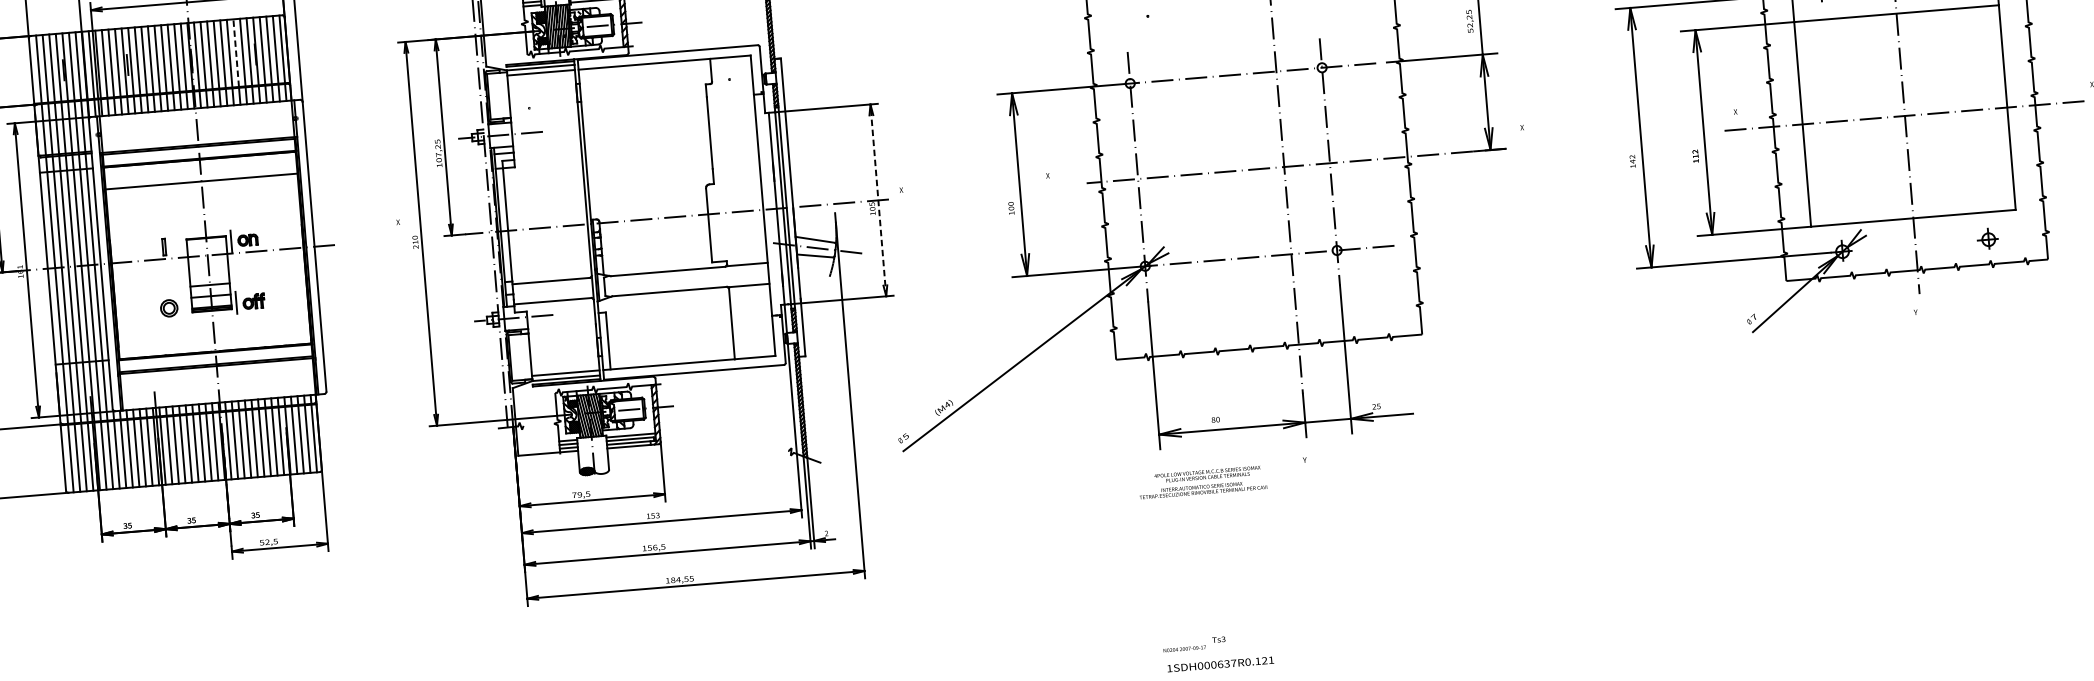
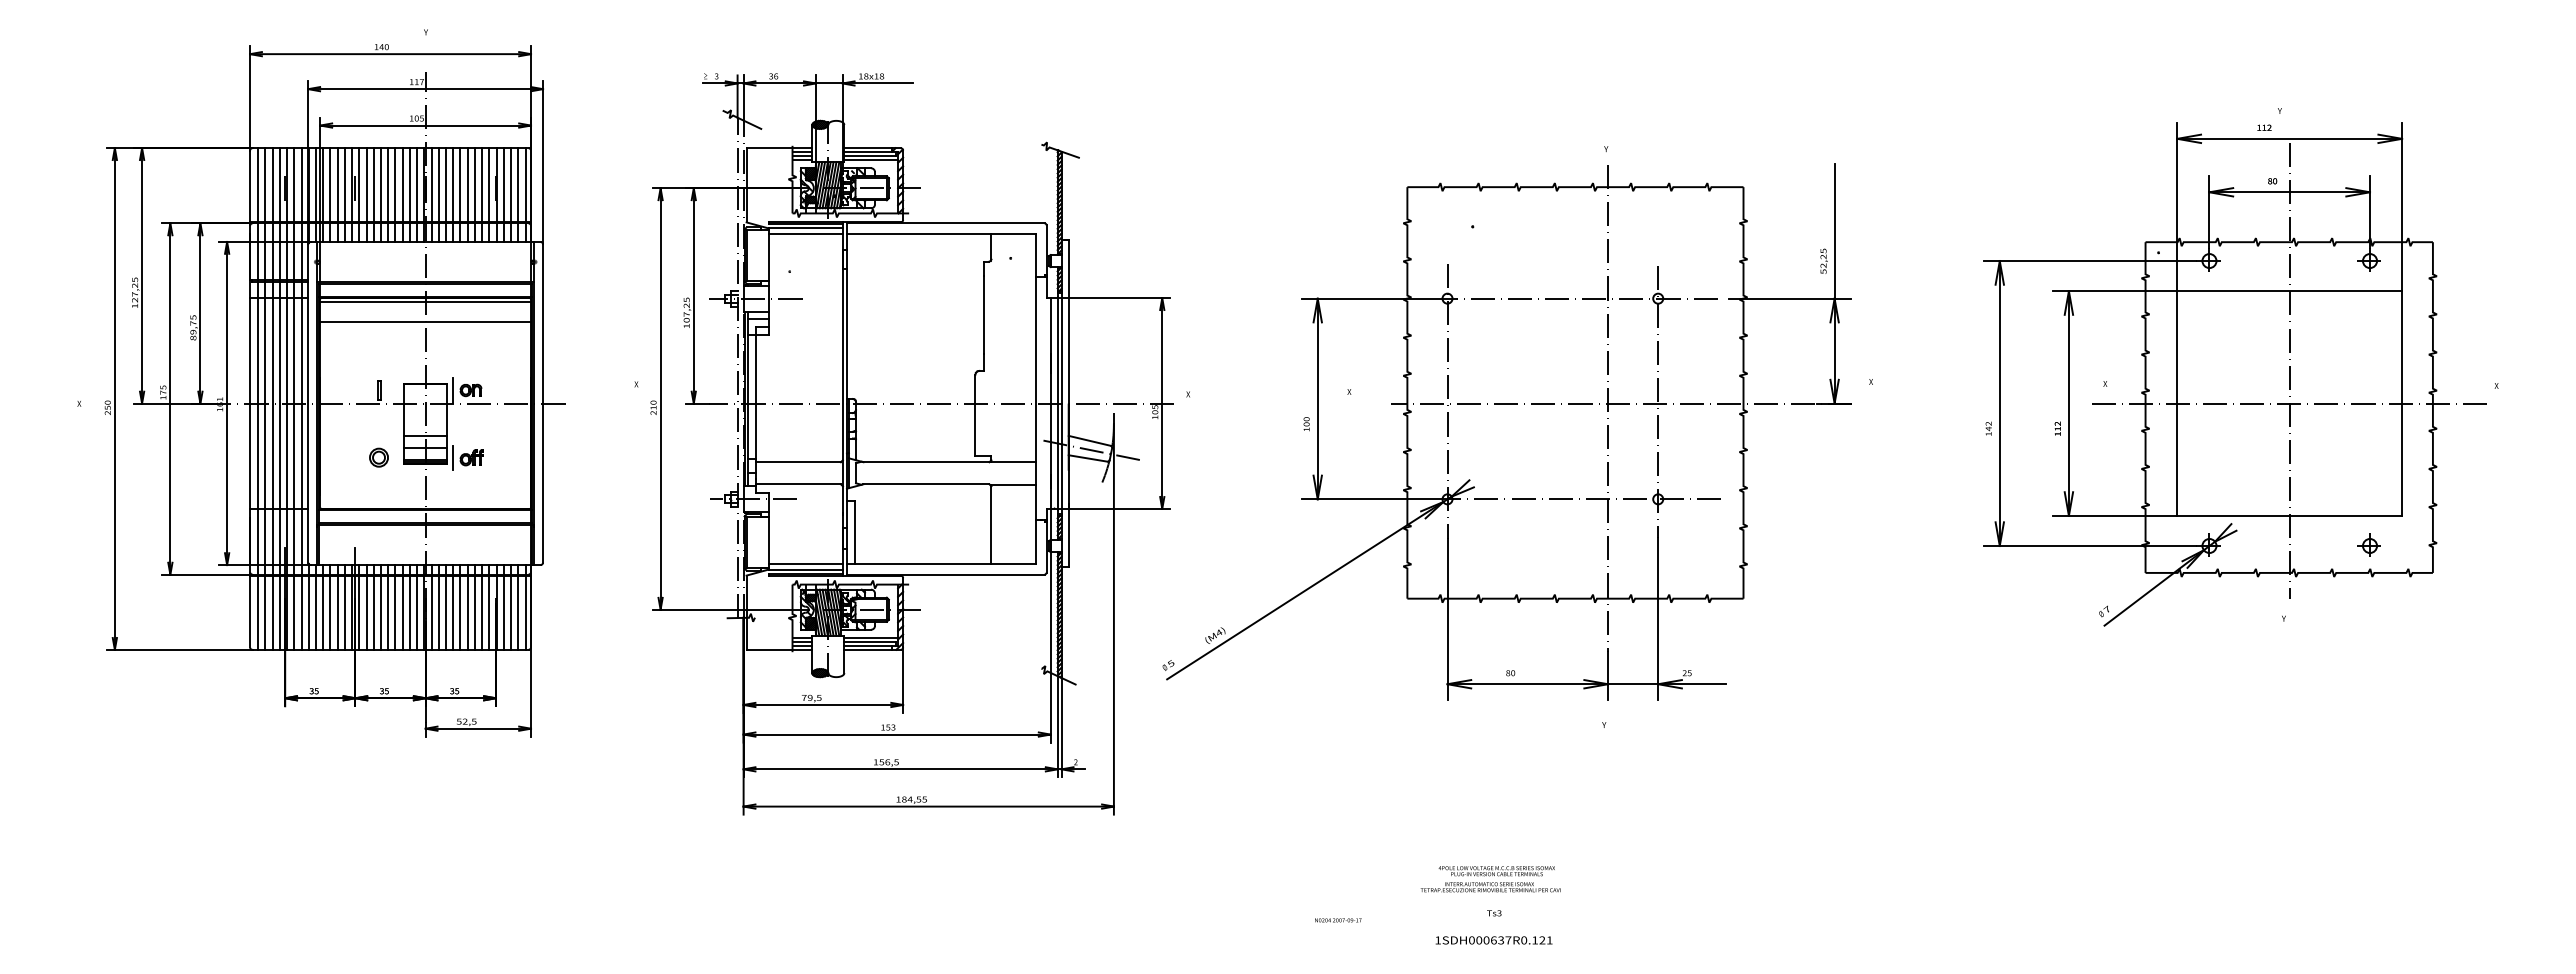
line: (235, 52) -> (474, 184), dashed -> solid
line: (199, 163) -> (425, 302), added
line: (878, 200) -> (1162, 403), dashed -> solid
text: (1202, 482) -> (1490, 879), moved
text: (1184, 649) -> (1338, 920), moved

